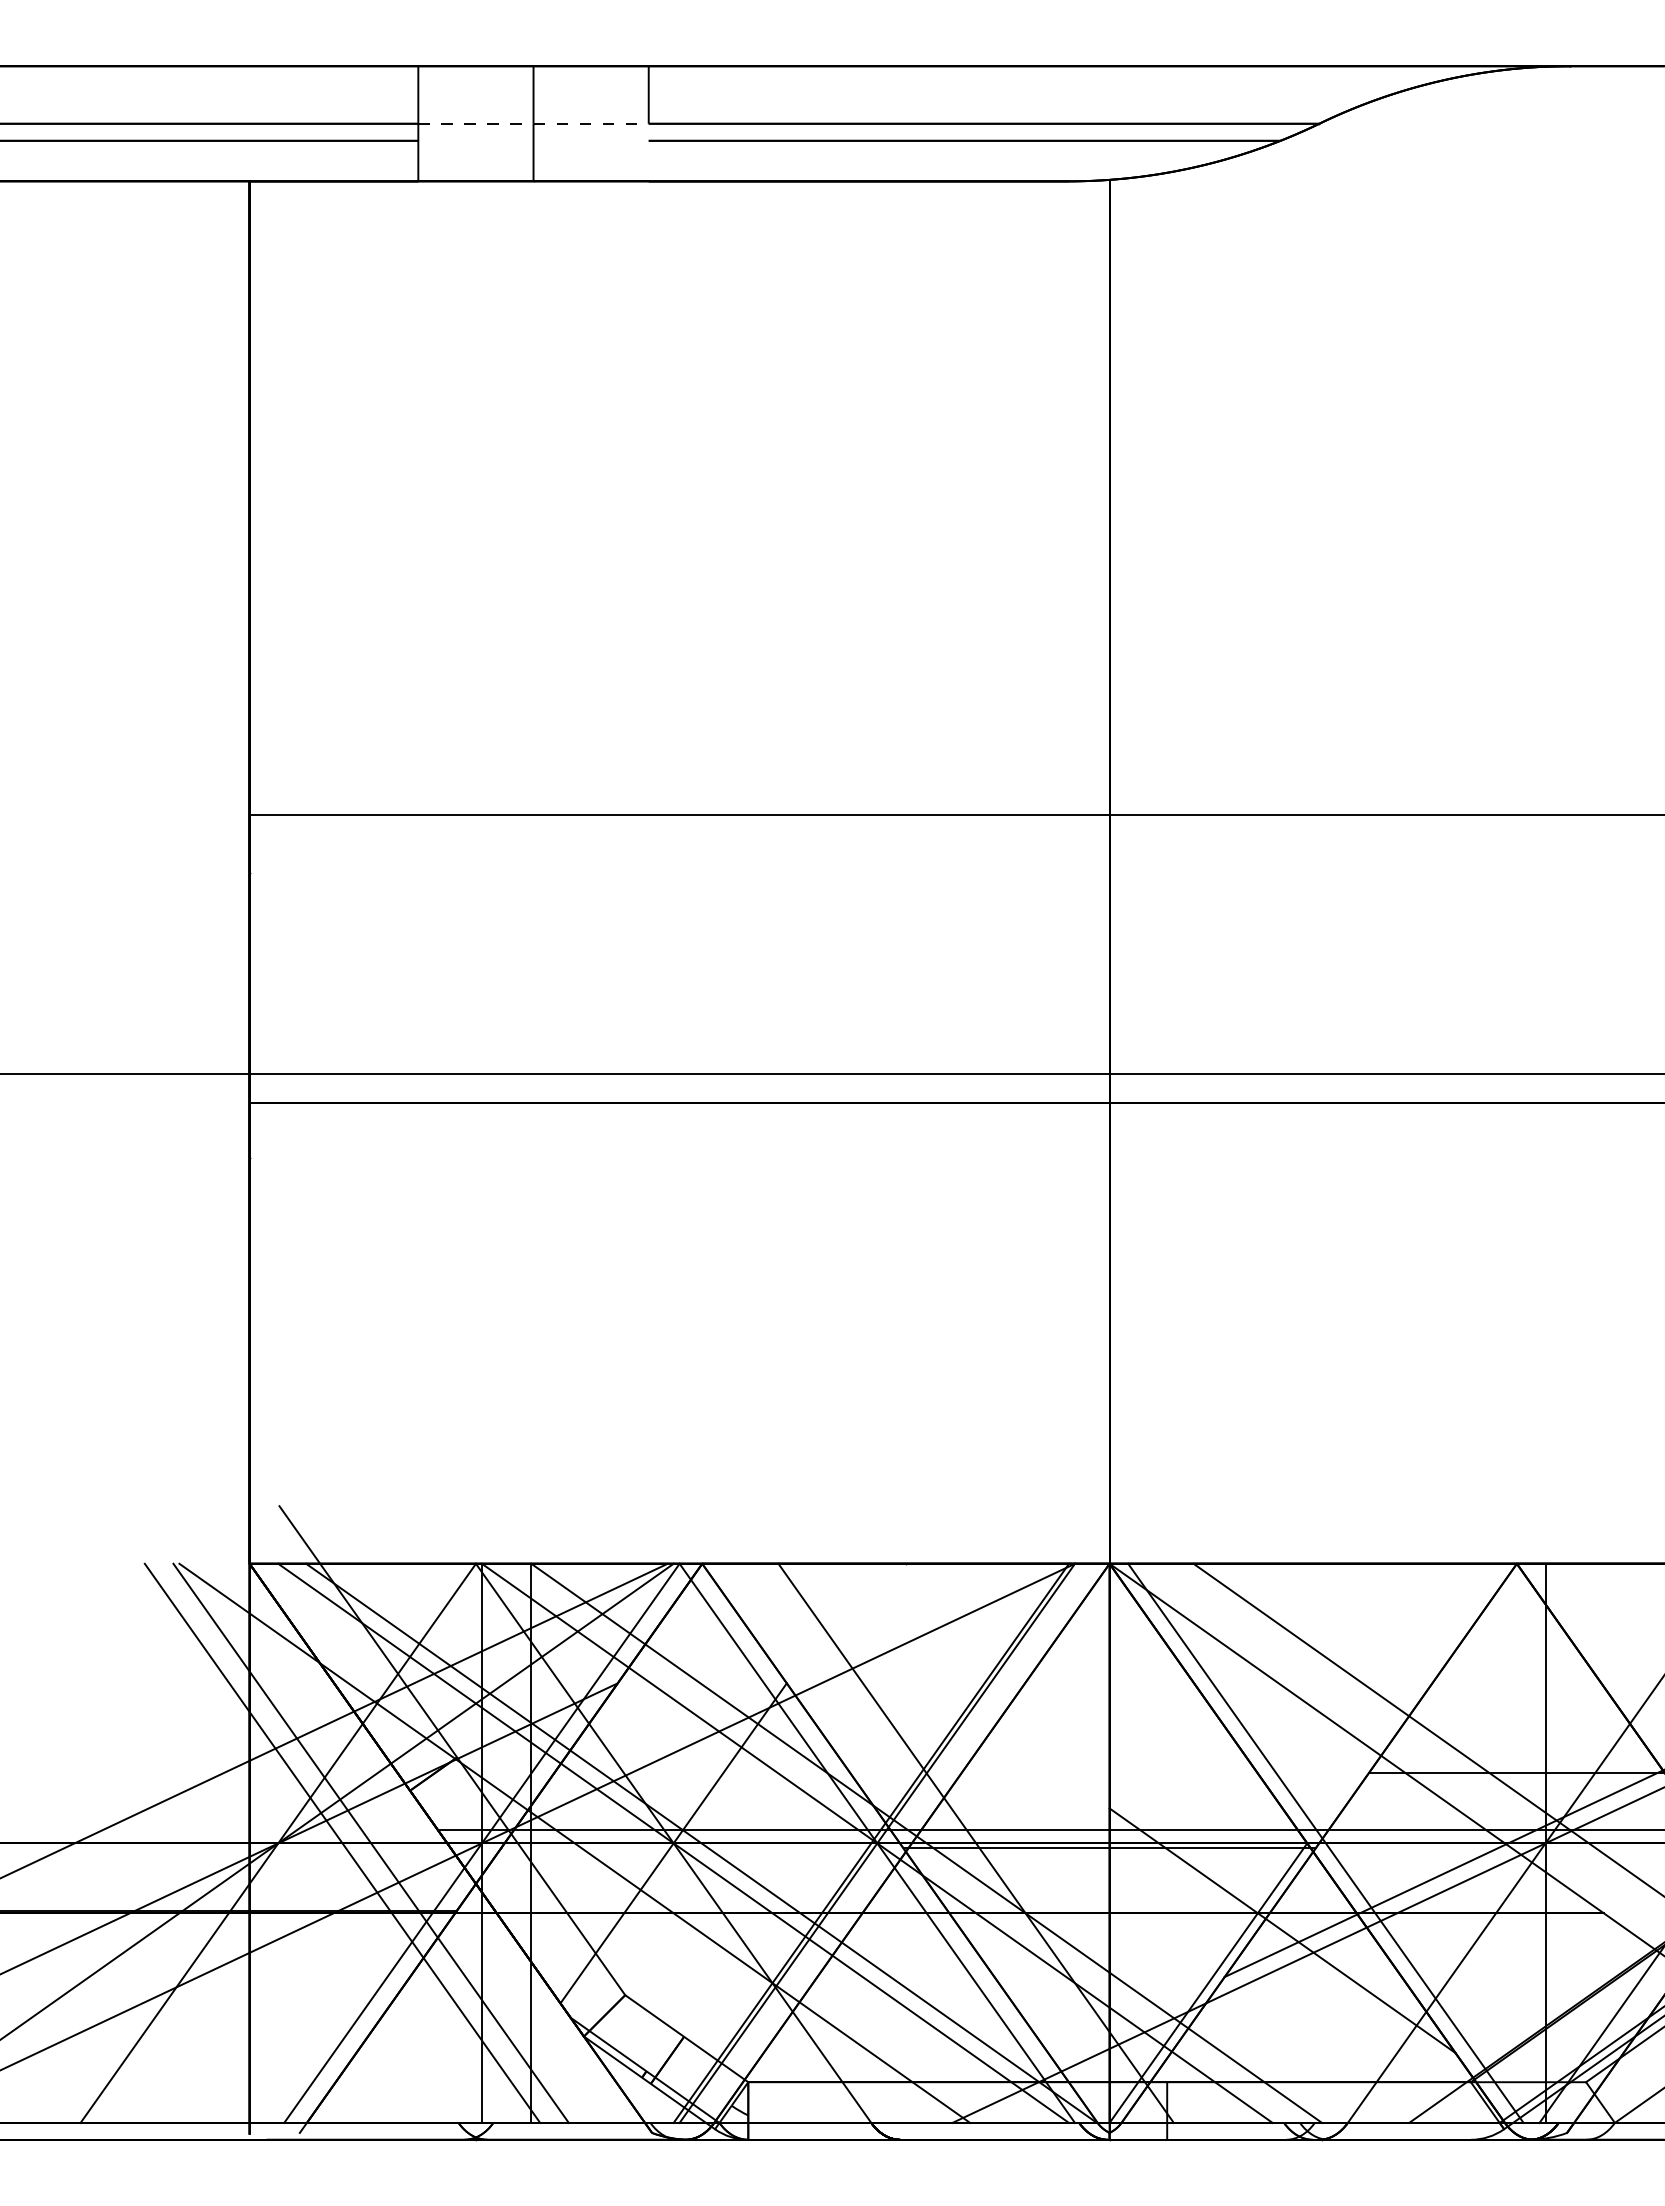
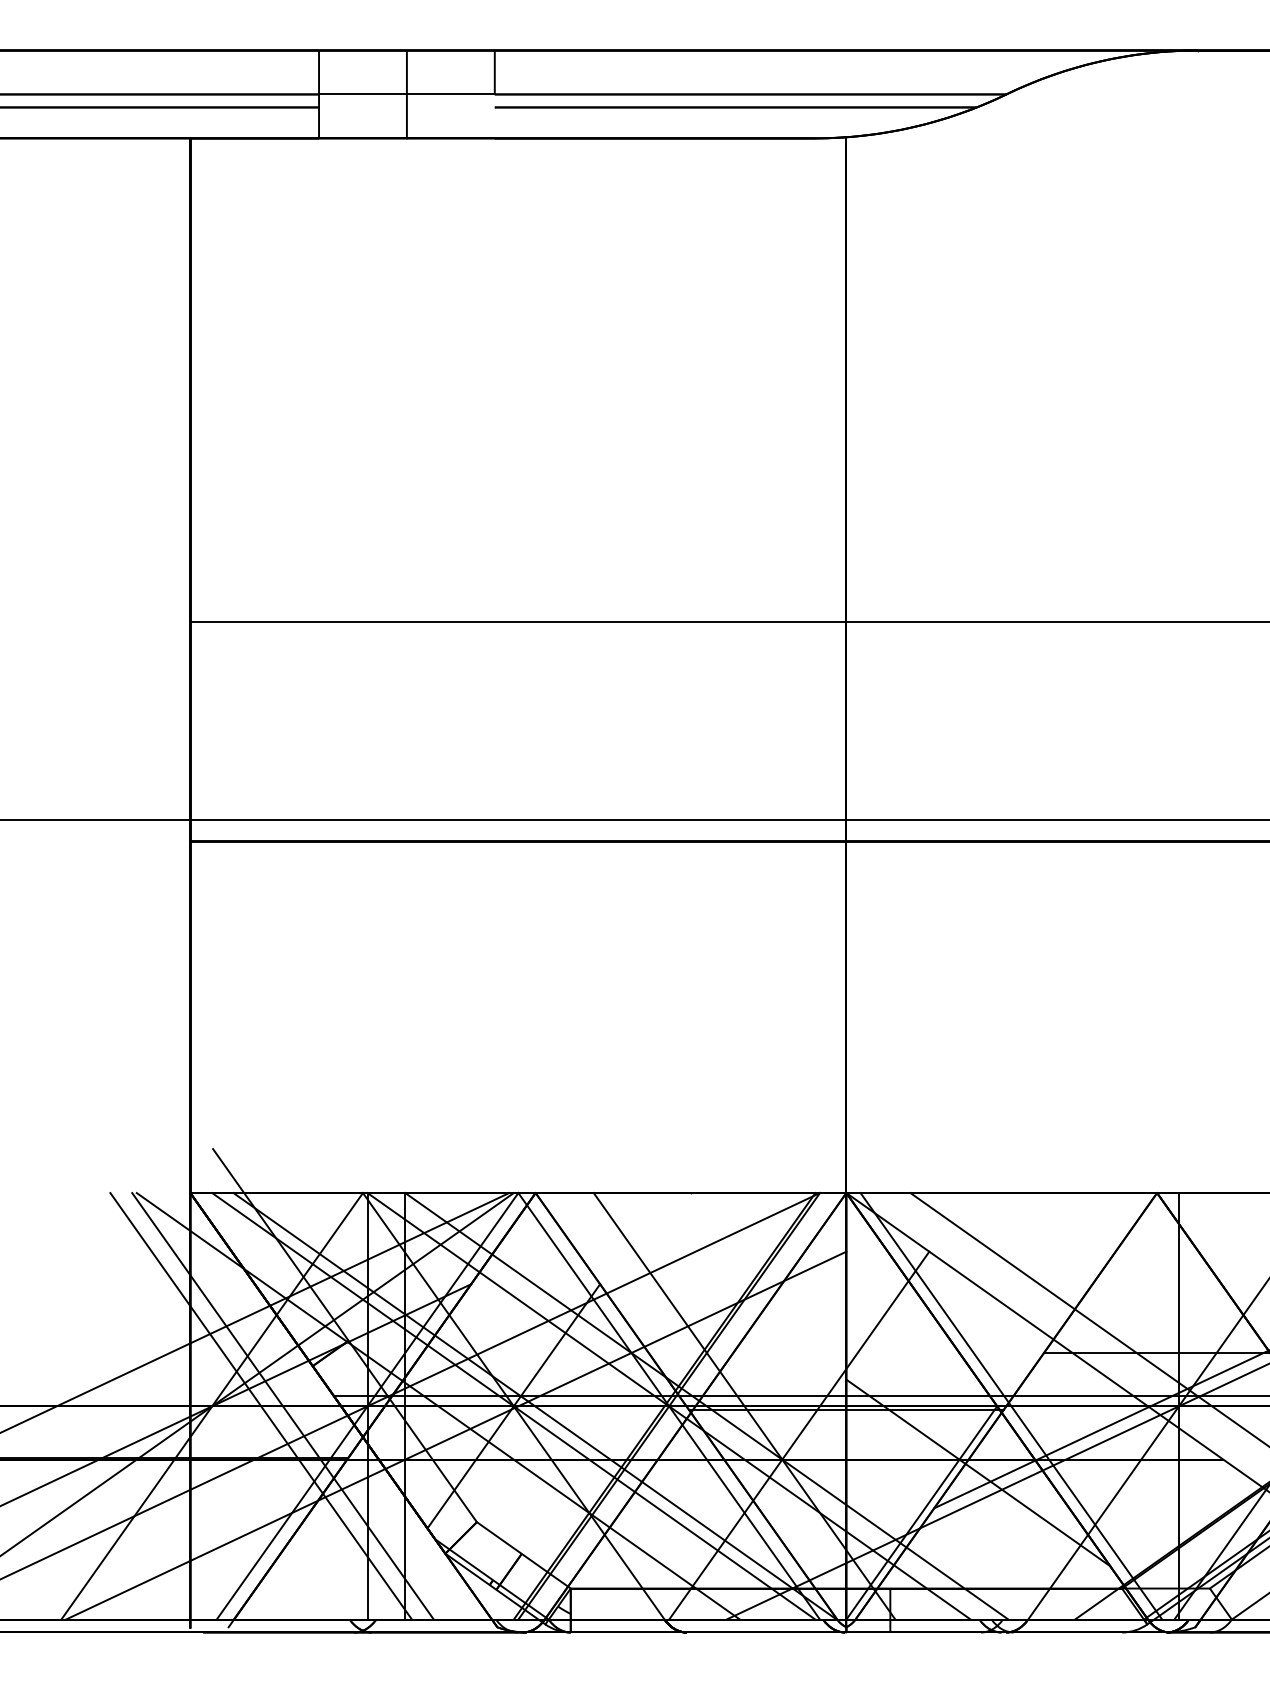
line: (534, 123) -> (407, 94), dashed -> solid
line: (597, 1881) -> (455, 1435), added
line: (1047, 1881) -> (799, 1435), added

